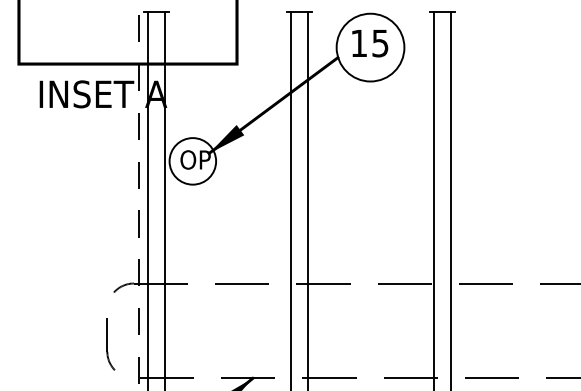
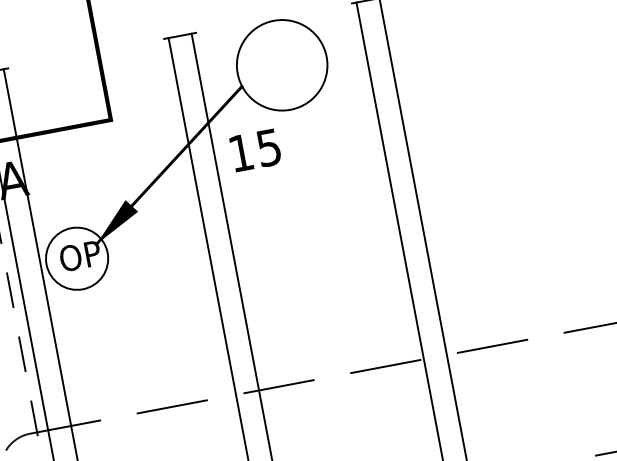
text: (370, 43) -> (256, 150), moved

